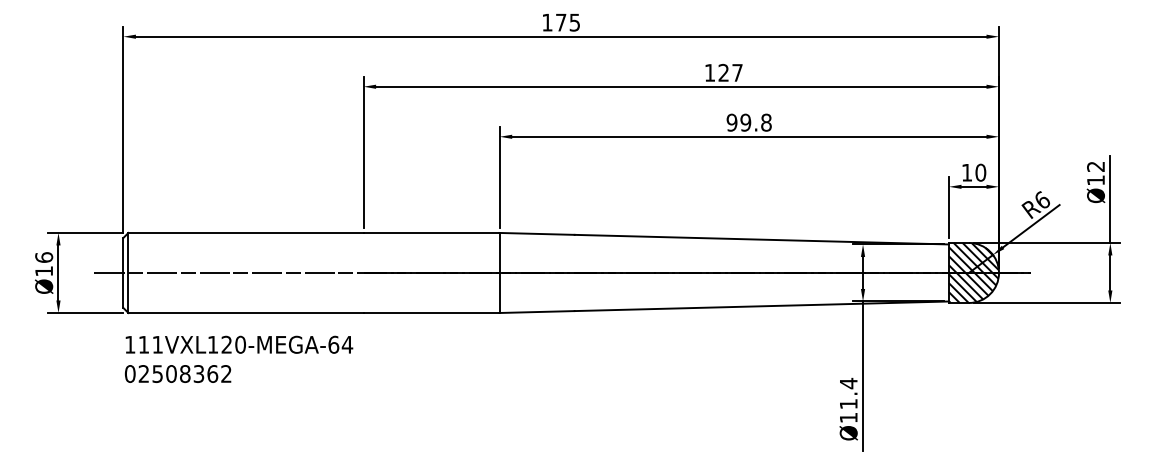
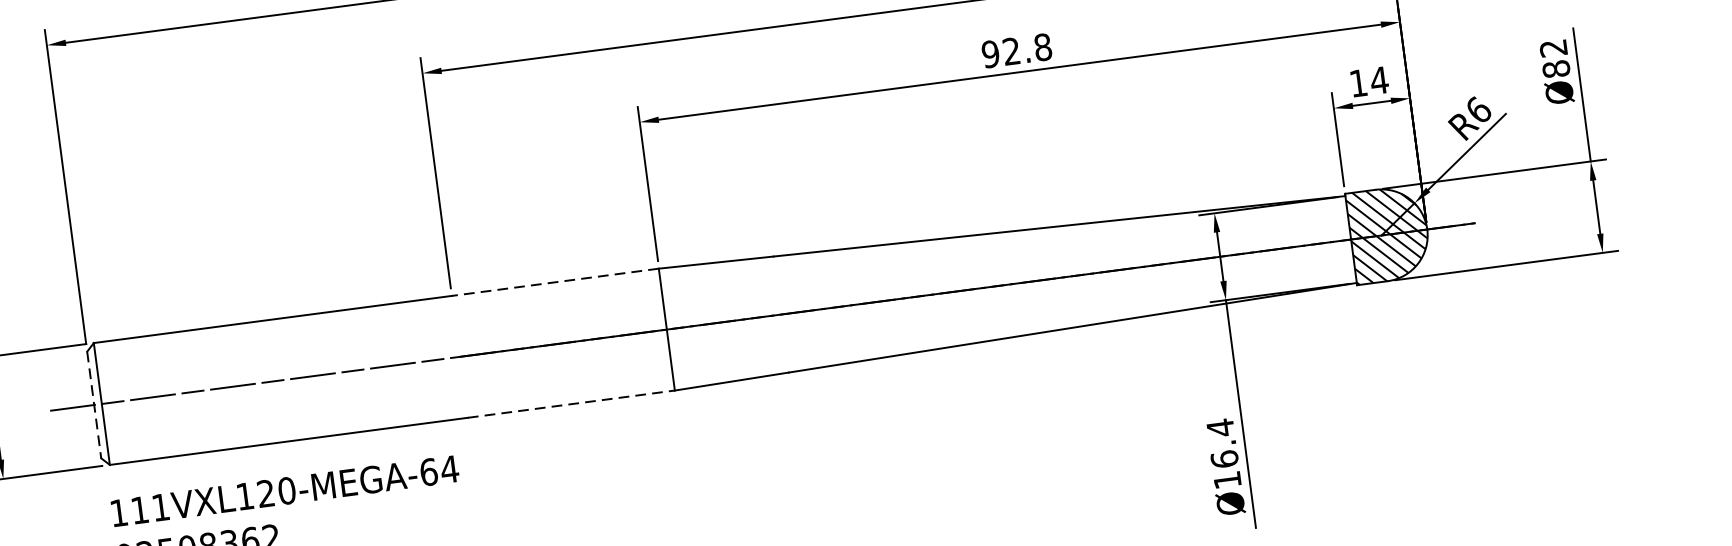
text: (745, 122) -> (1011, 51), 99.8 -> 92.8
text: (980, 172) -> (1378, 80), 10 -> 14
text: (1095, 180) -> (1555, 69), Ø12 -> Ø82
line: (431, 232) -> (555, 281), solid -> dashed
line: (123, 273) -> (94, 405), solid -> dashed
line: (431, 313) -> (571, 404), solid -> dashed
text: (848, 403) -> (1224, 458), Ø11.4 -> Ø16.4

